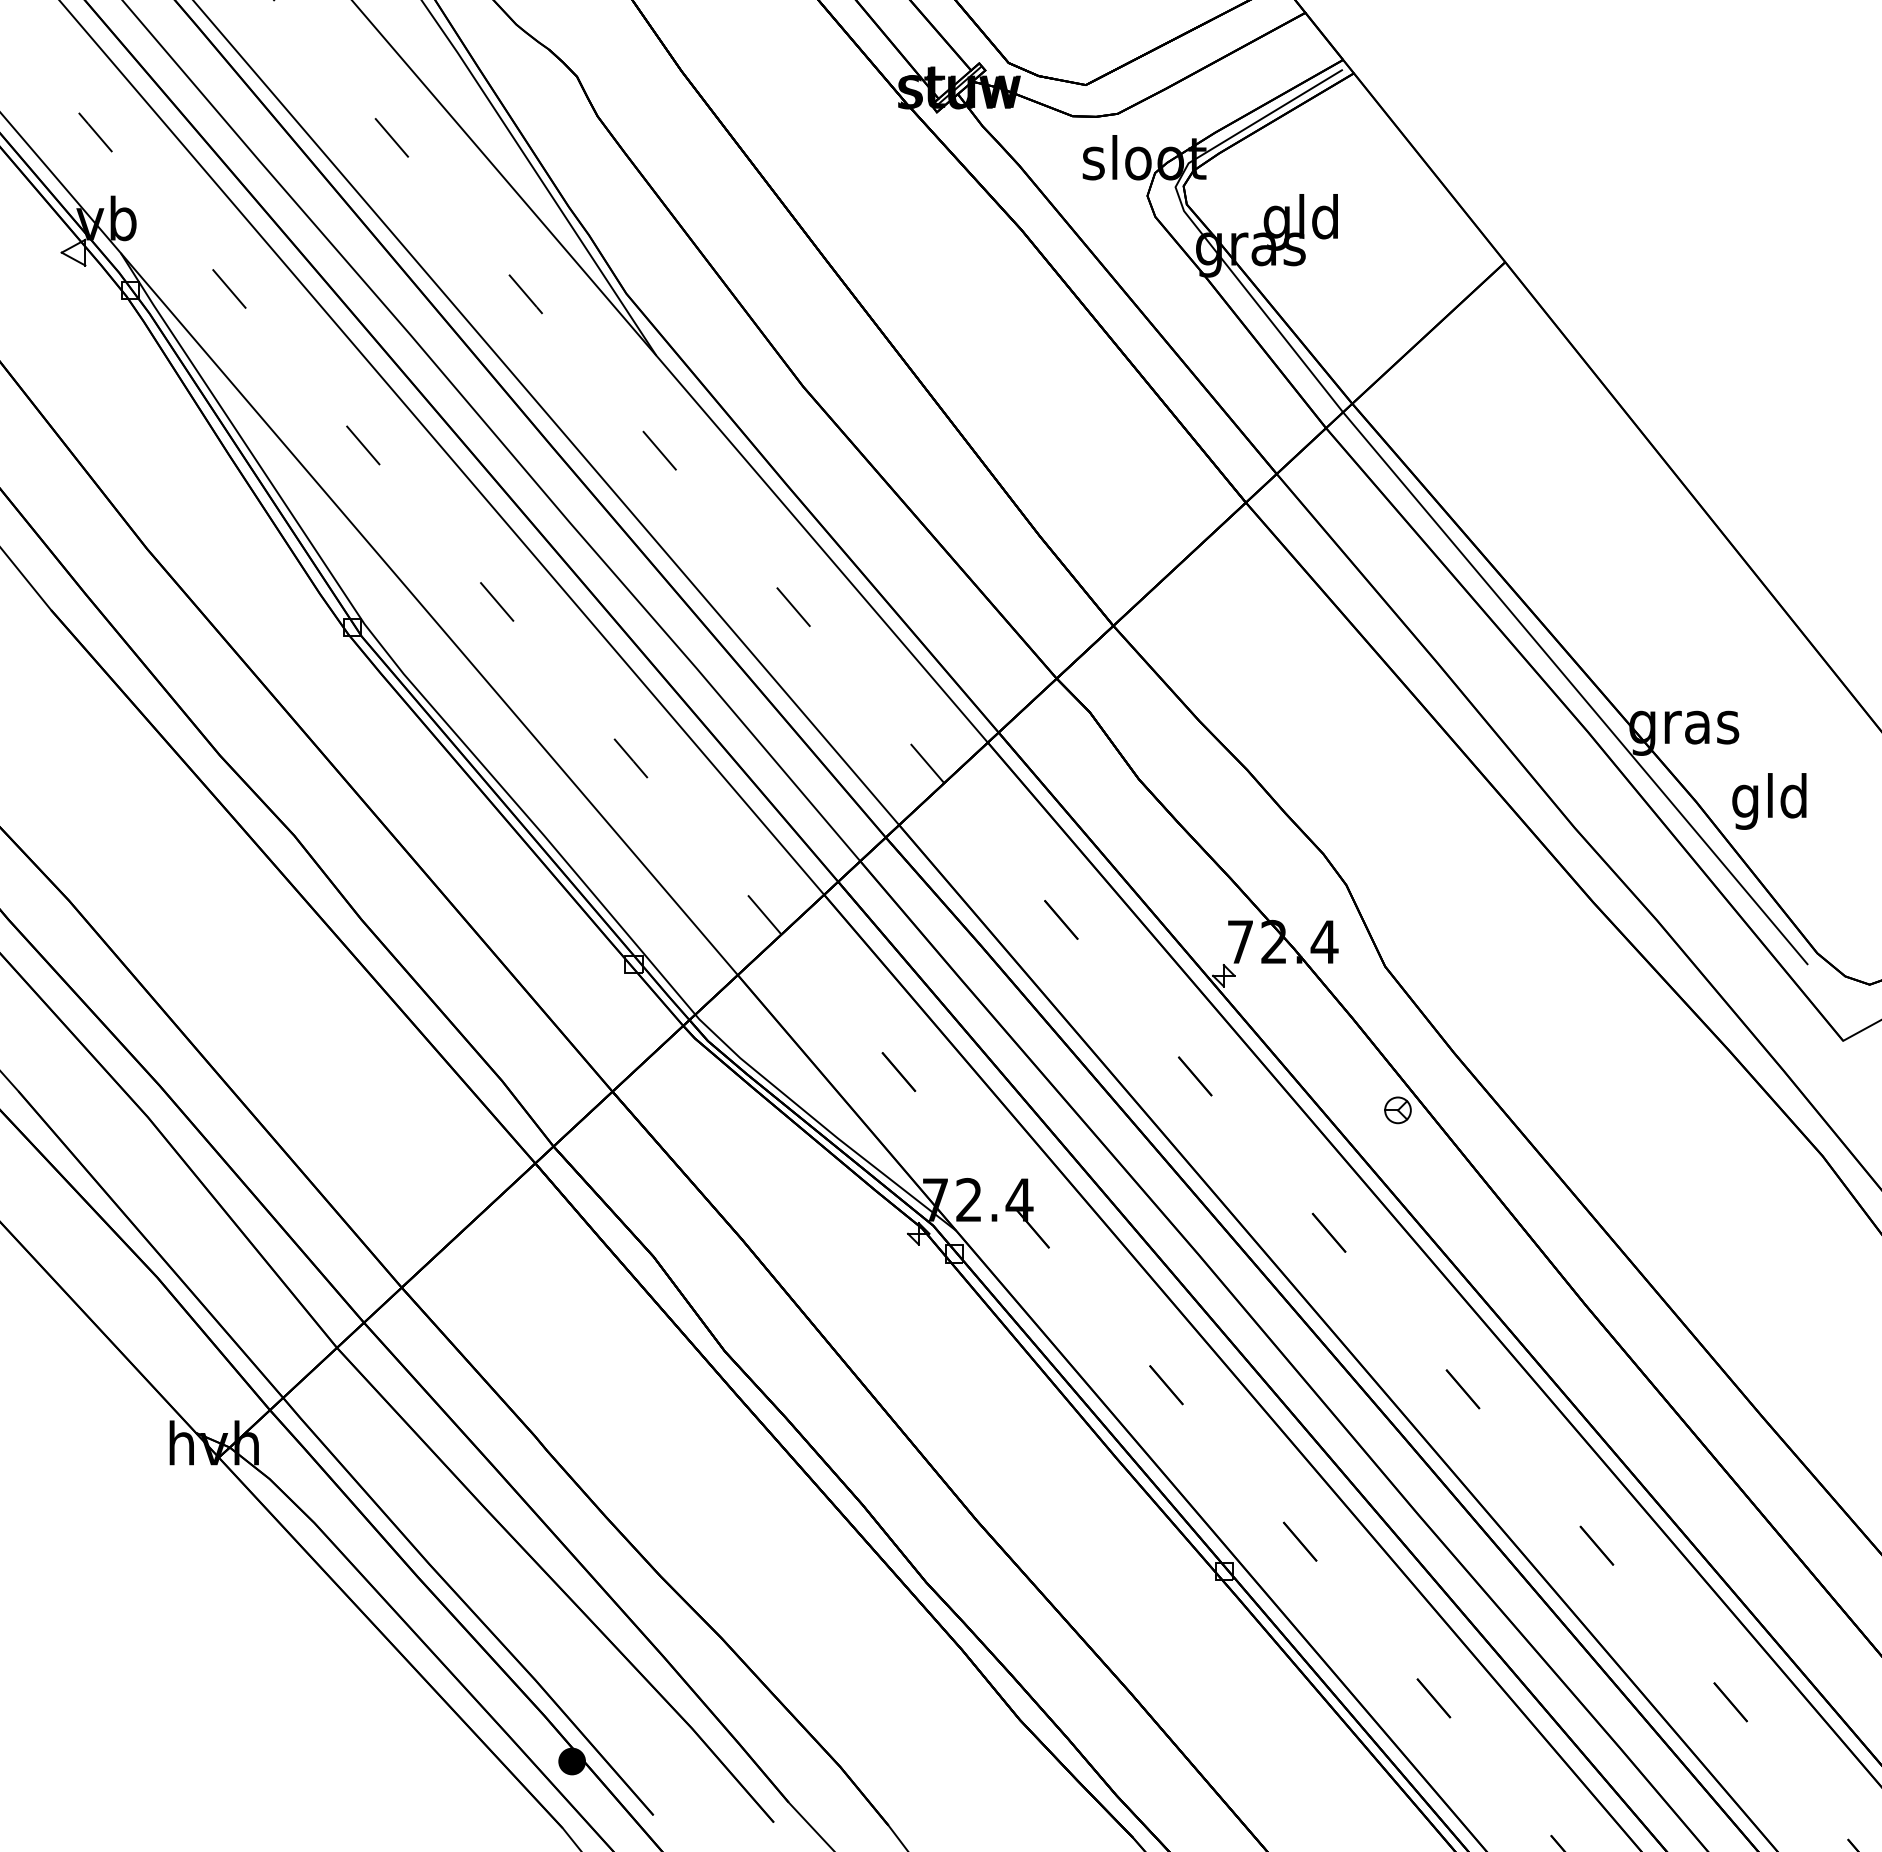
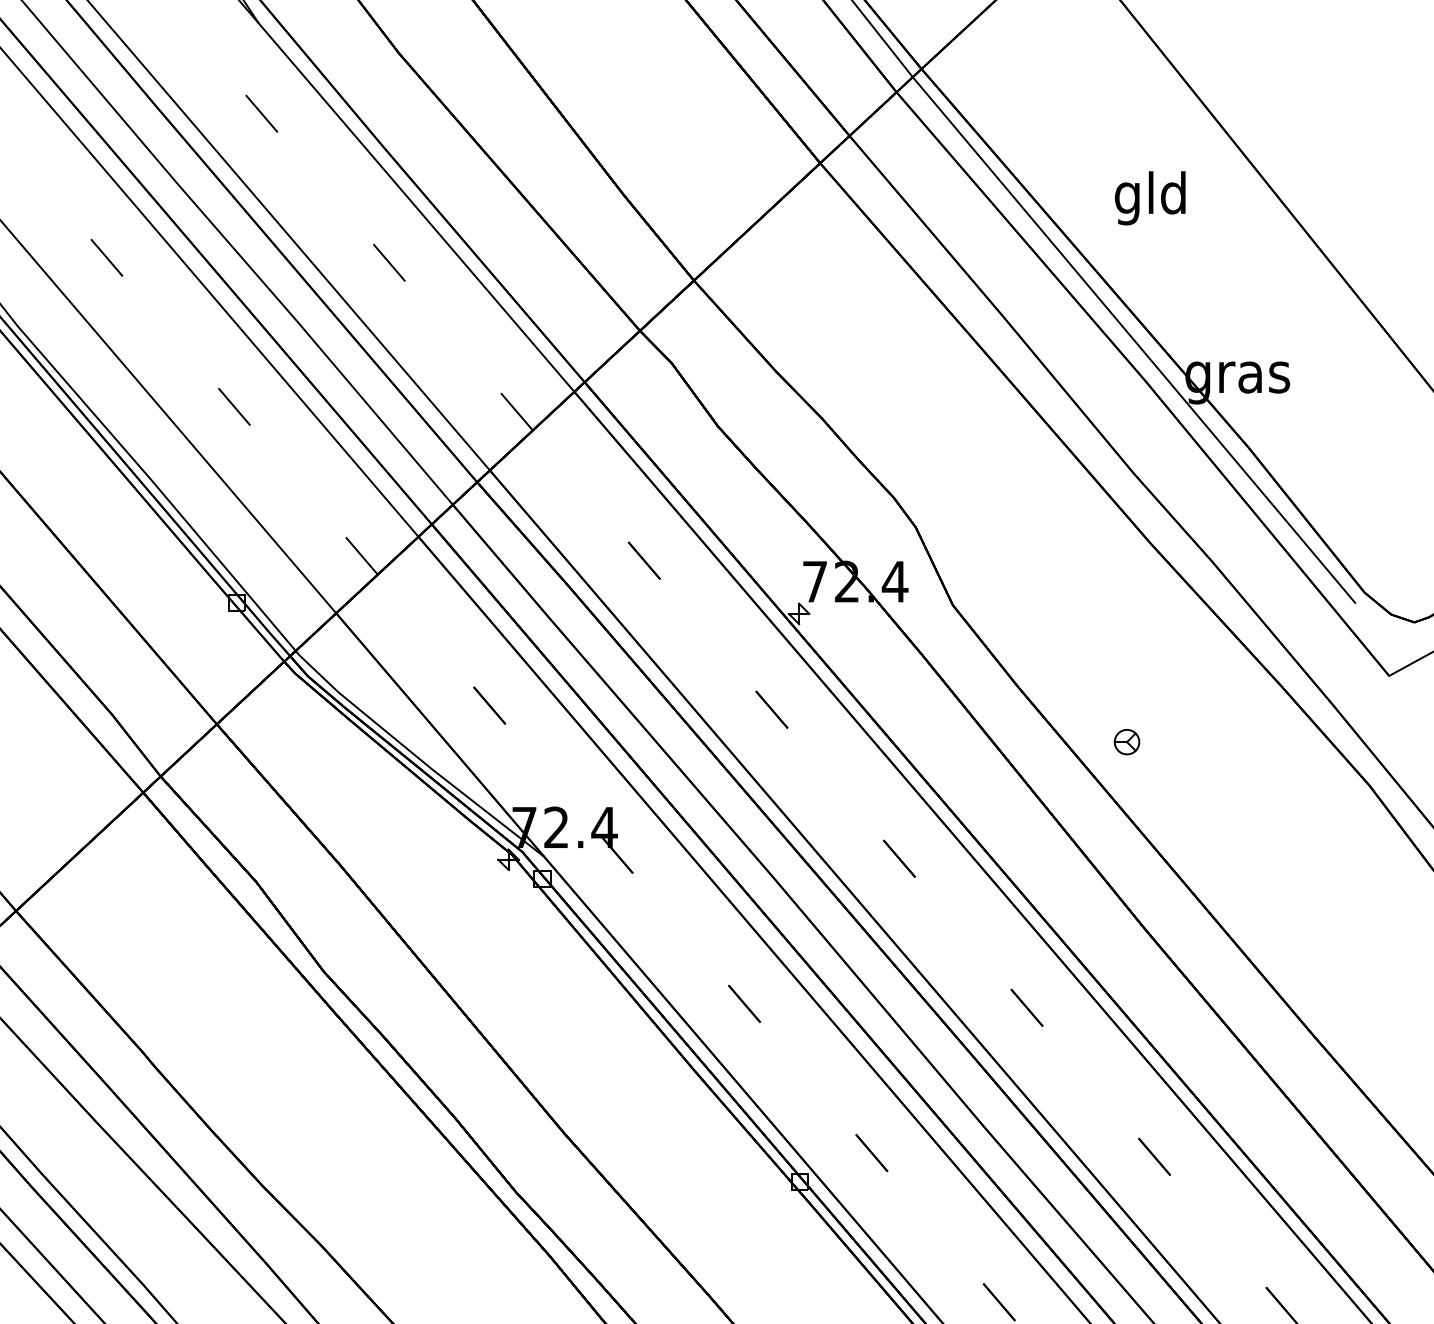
text: (1769, 801) -> (1150, 198), moved
part: (1397, 1110) -> (1126, 742), moved

